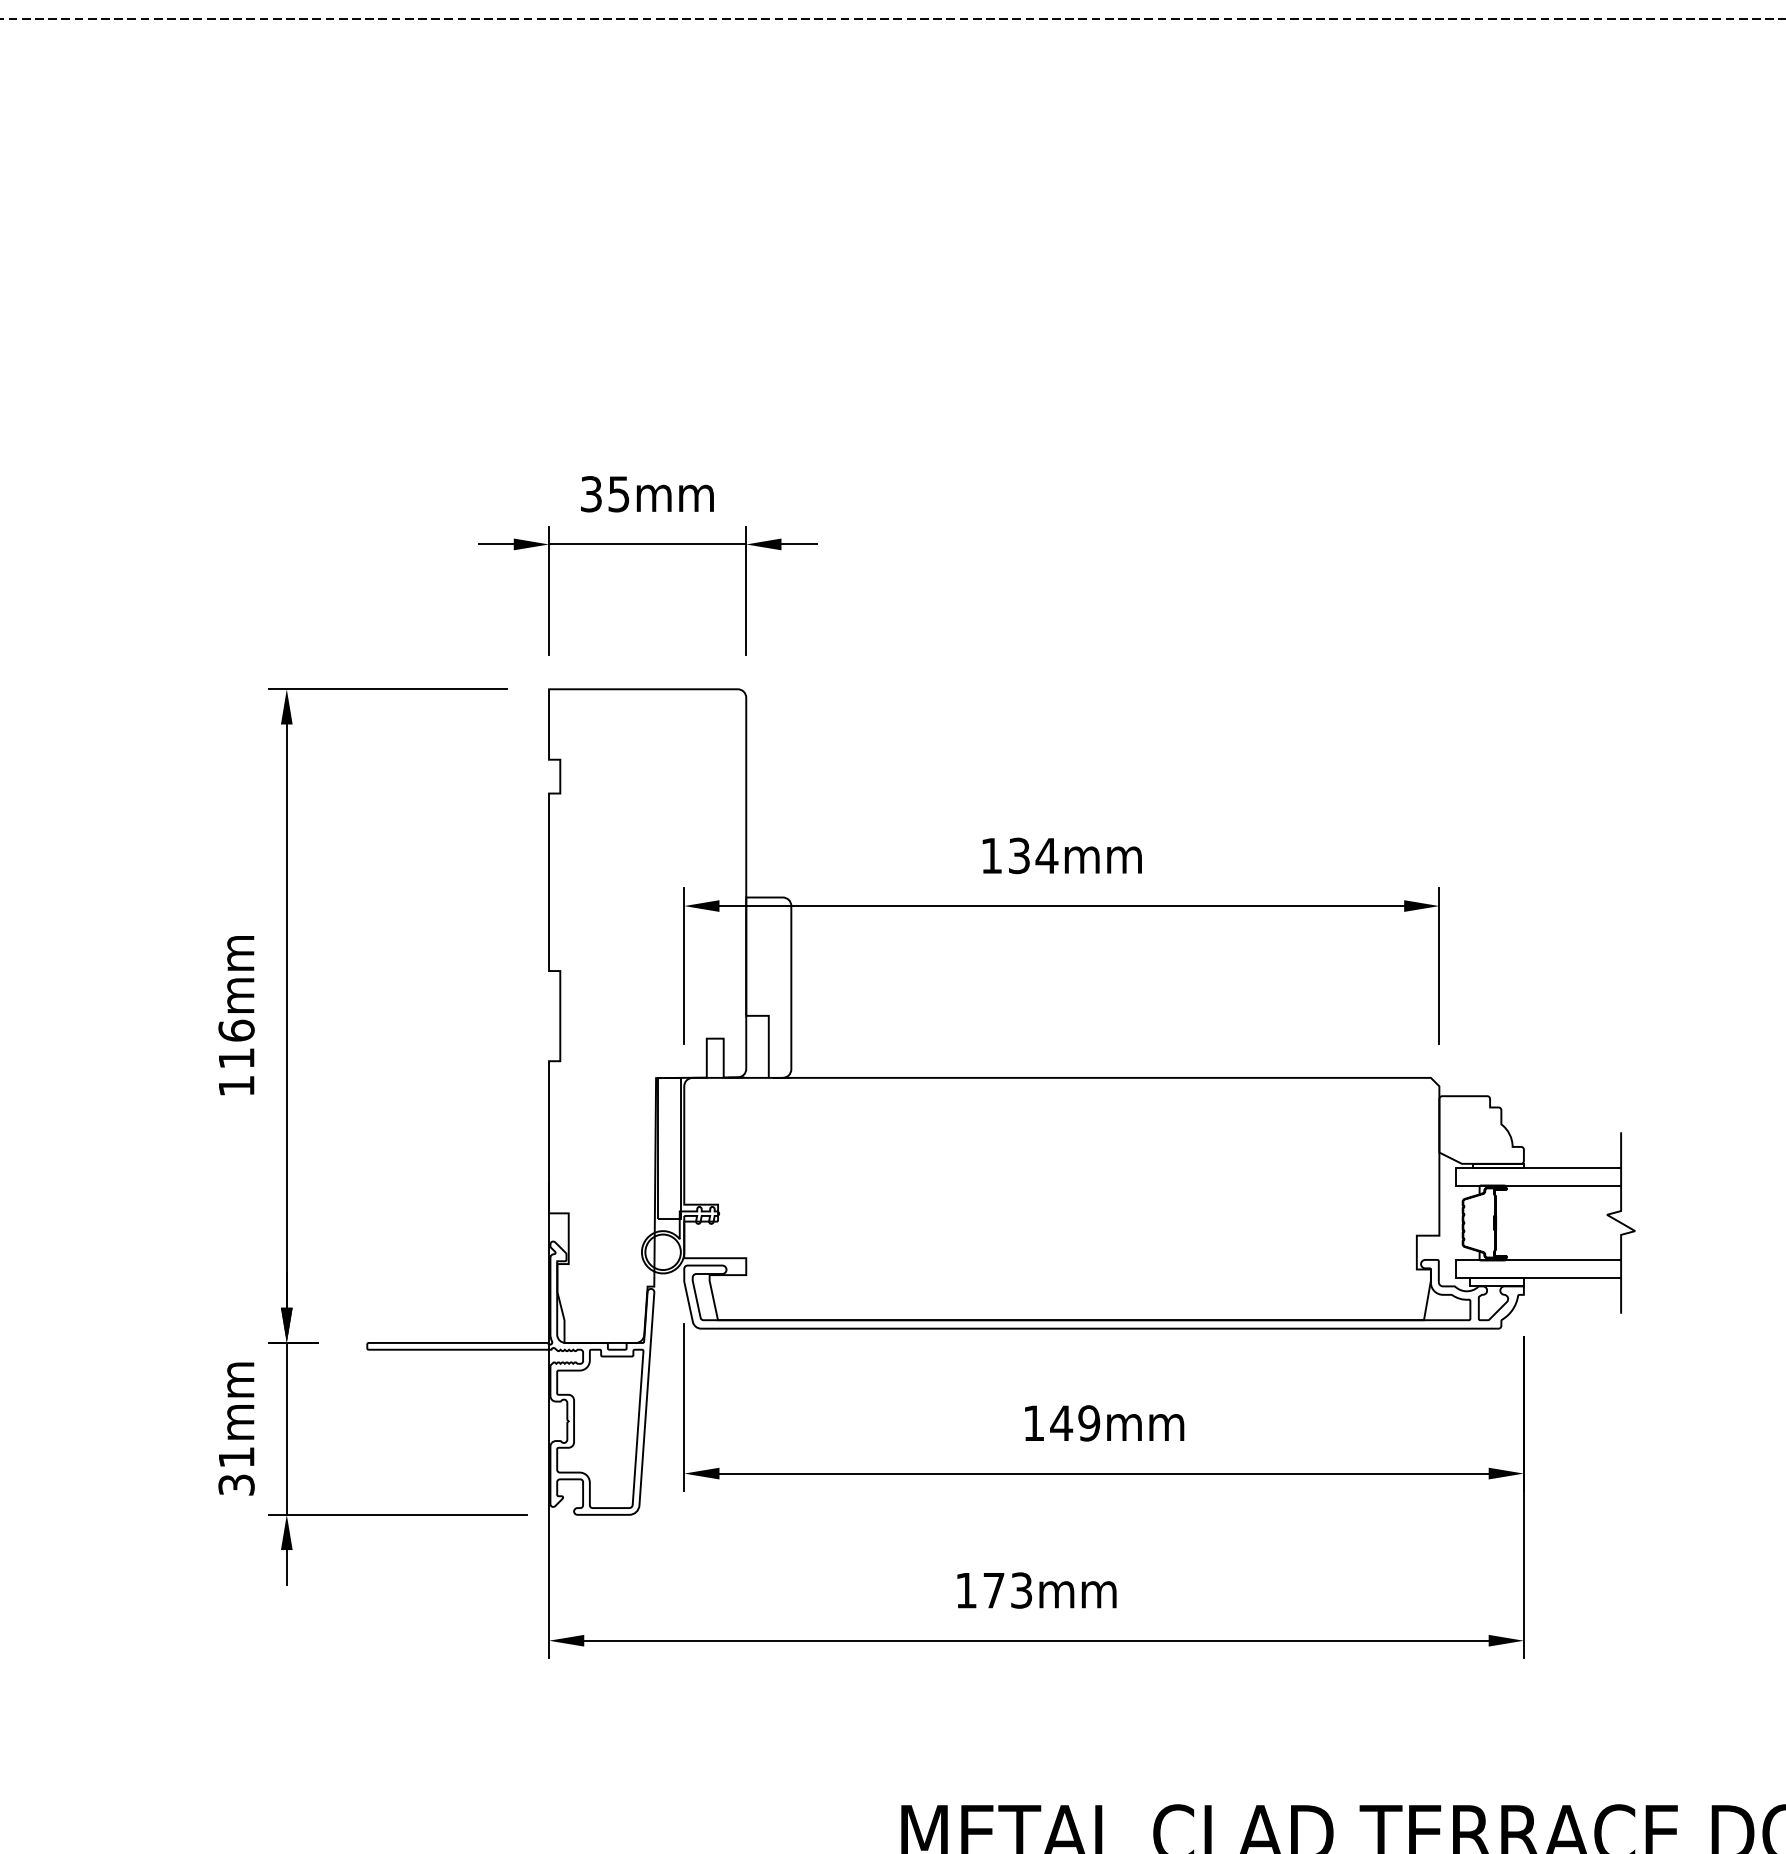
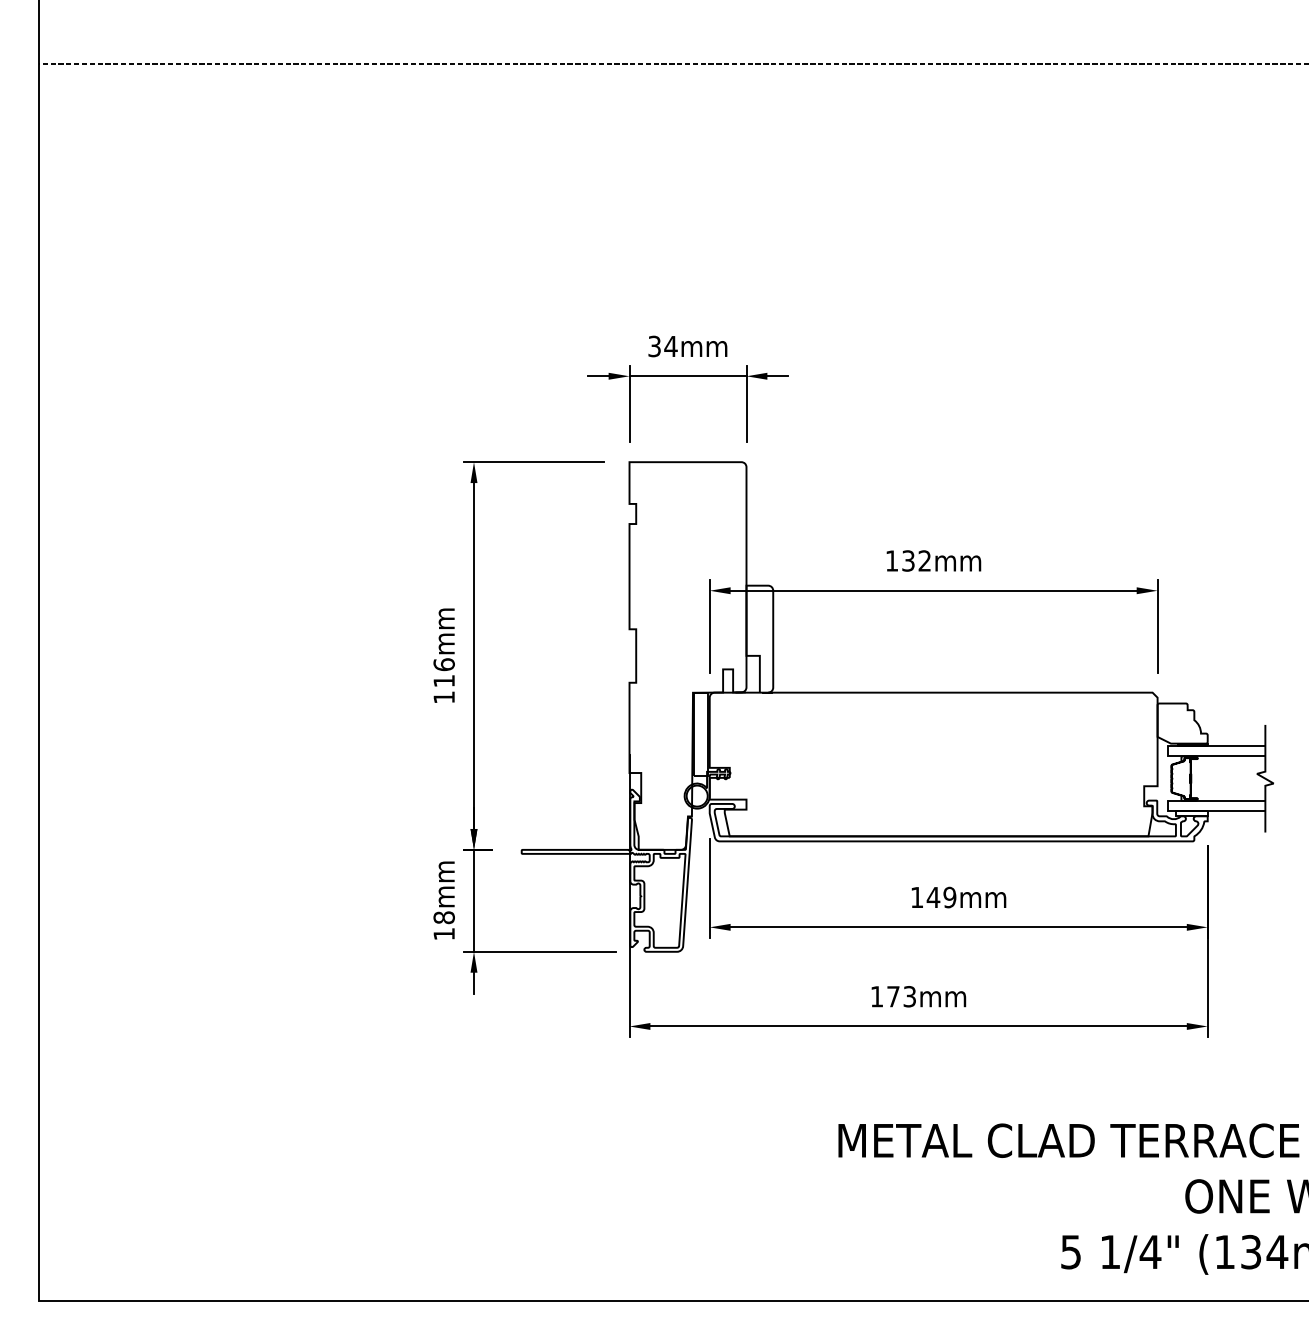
text: (618, 494) -> (670, 346), 35mm -> 34mm
text: (1046, 855) -> (924, 560), 134mm -> 132mm
text: (235, 1470) -> (443, 925), 31mm -> 18mm

